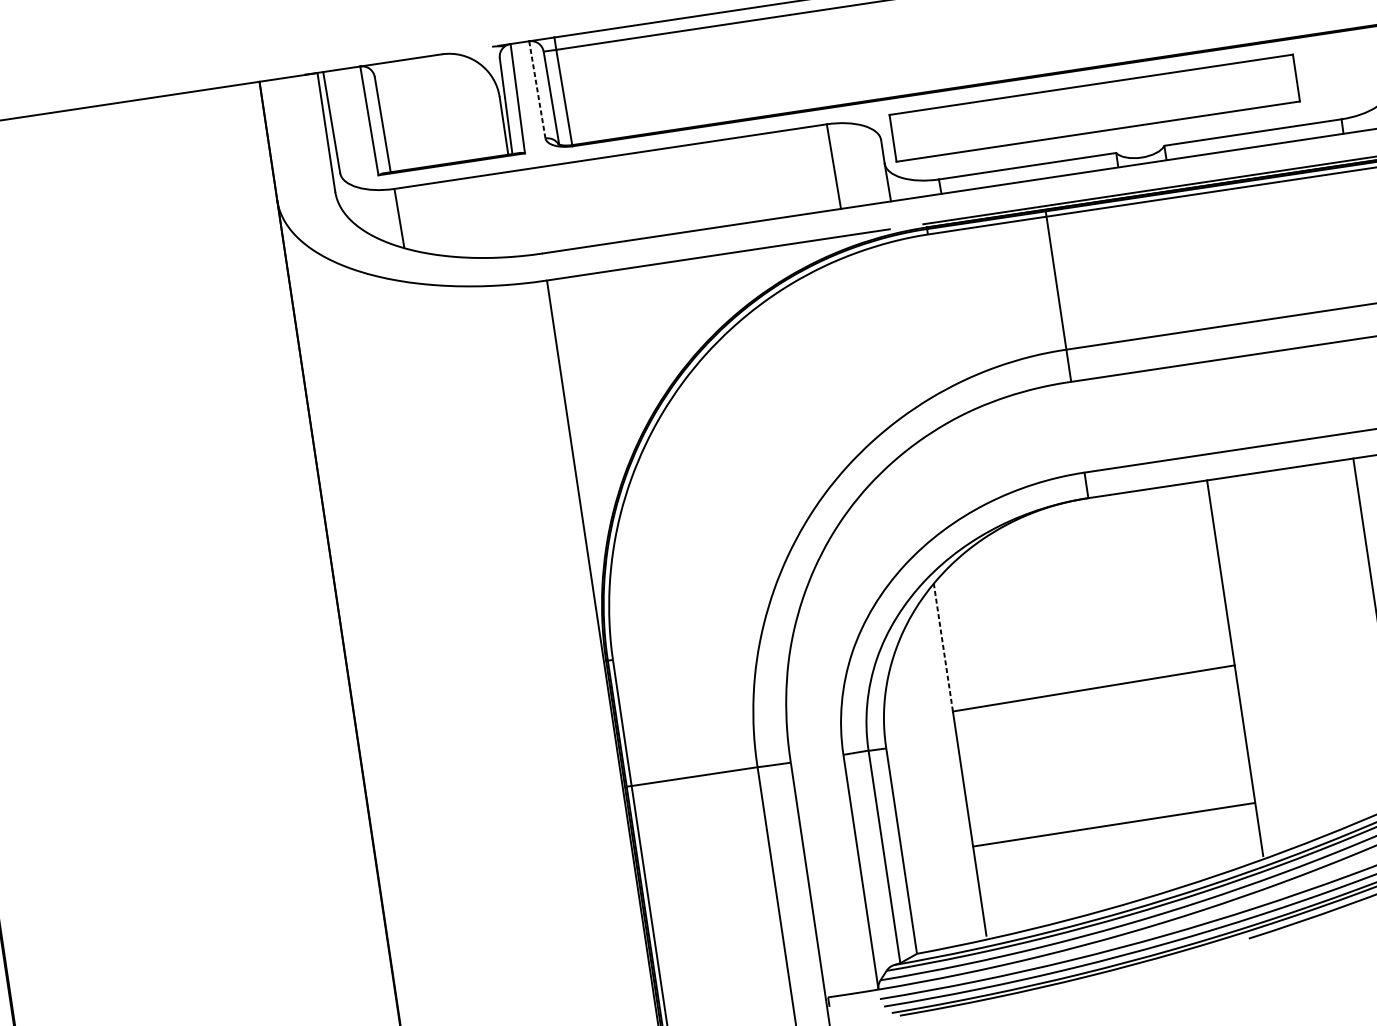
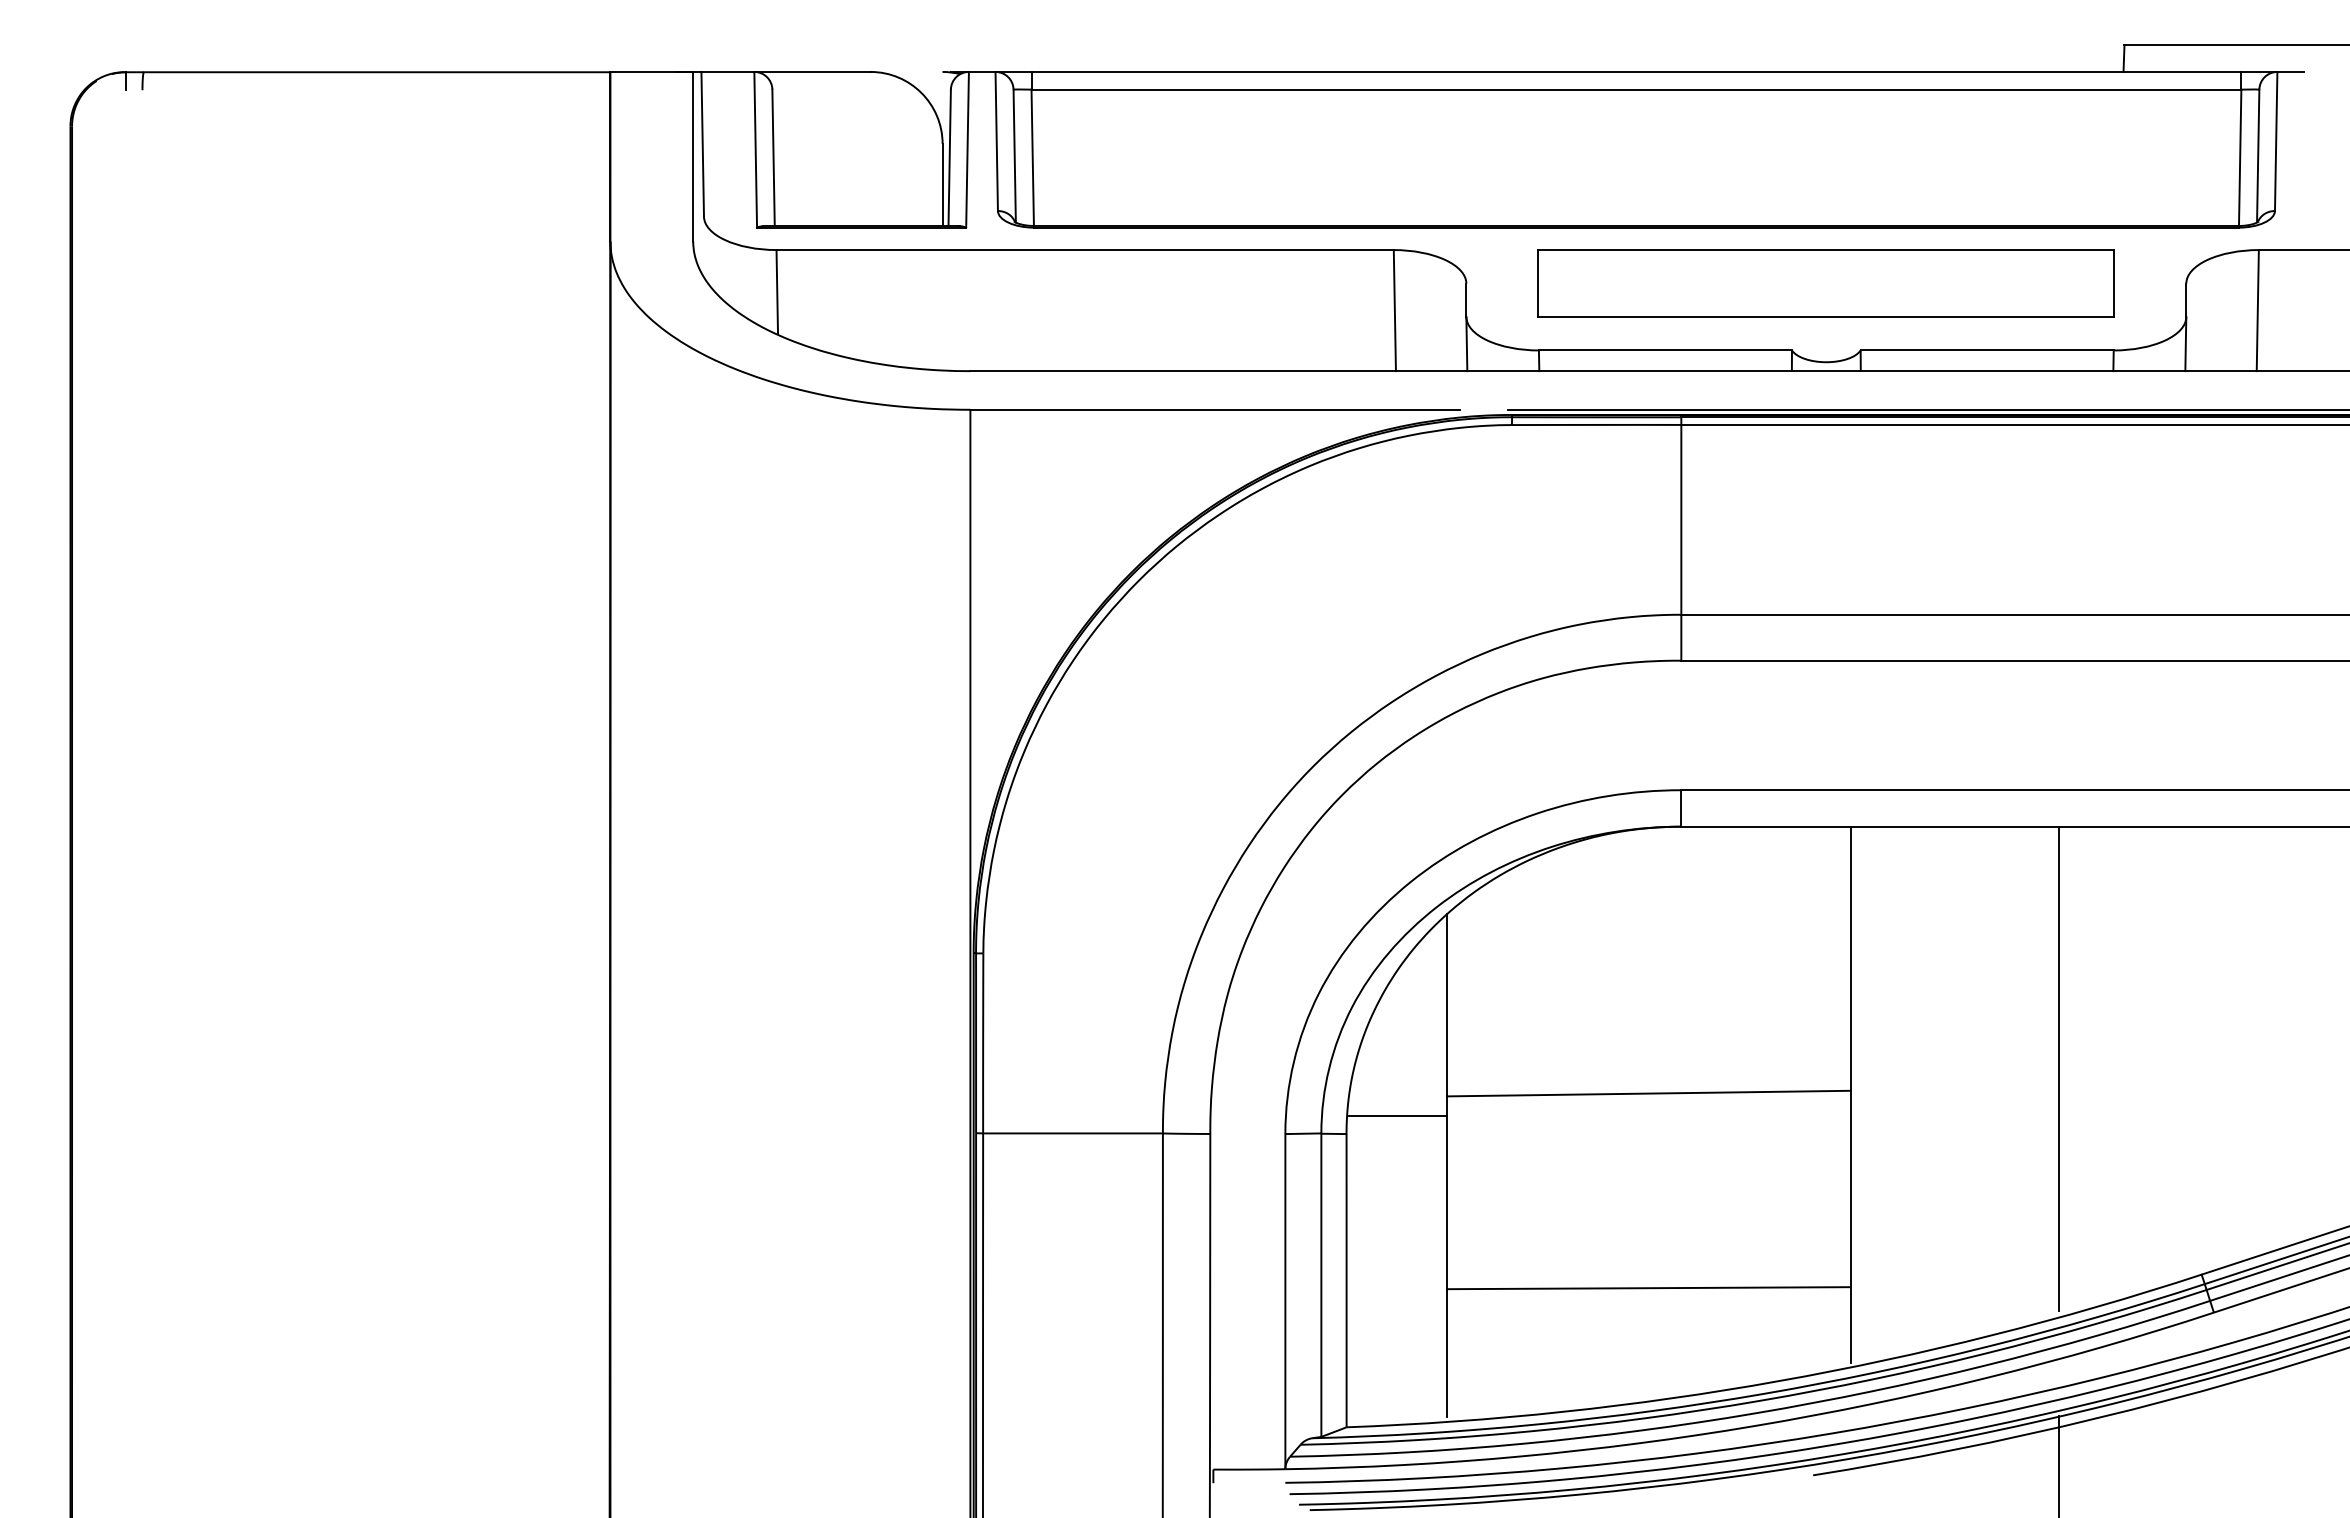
line: (537, 89) -> (996, 141), dashed -> solid
part: (1094, 108) -> (1825, 283), moved
line: (943, 647) -> (1447, 1004), dashed -> solid
line: (920, 730) -> (1397, 1116), added

